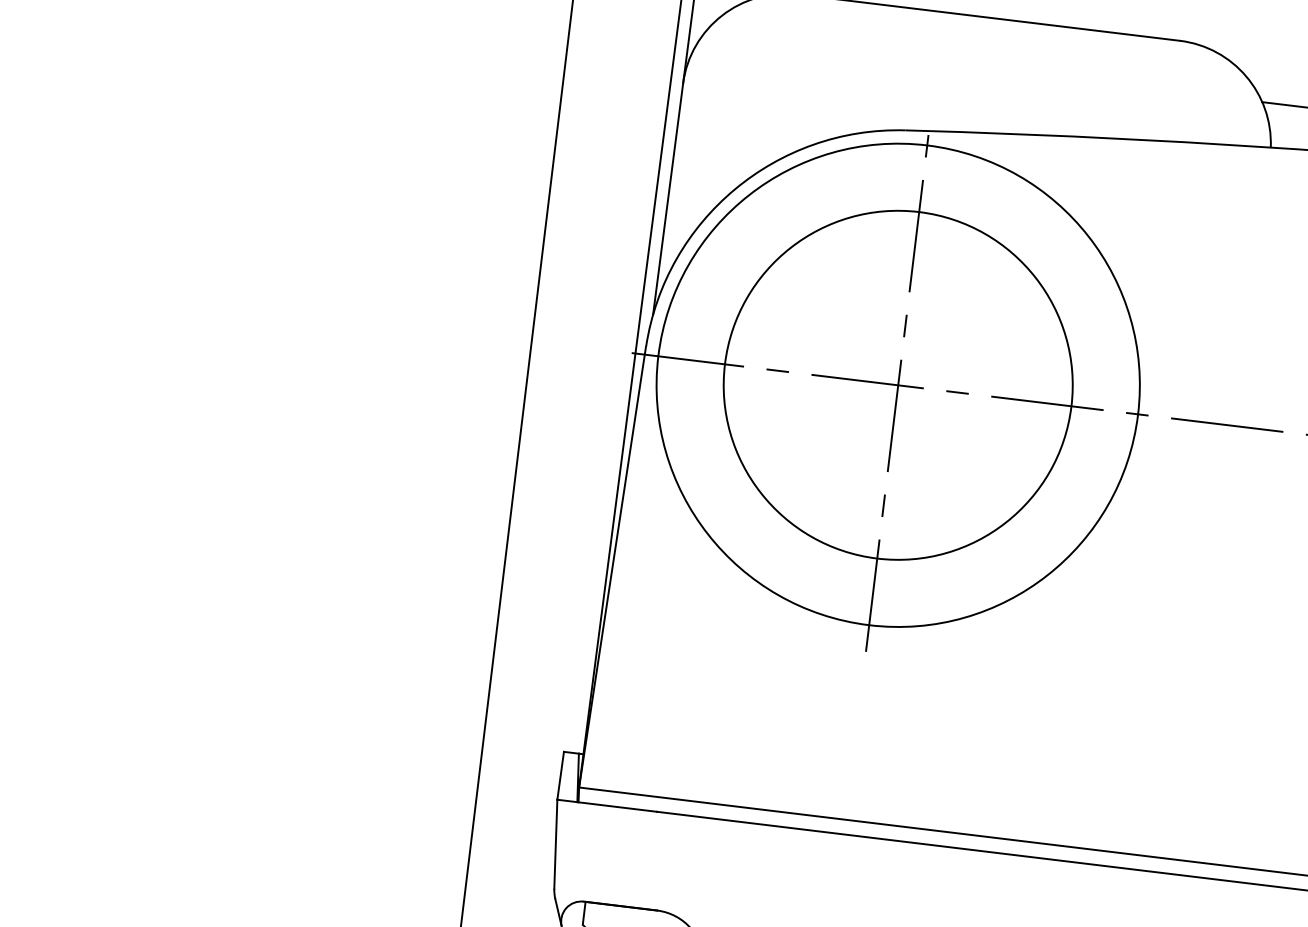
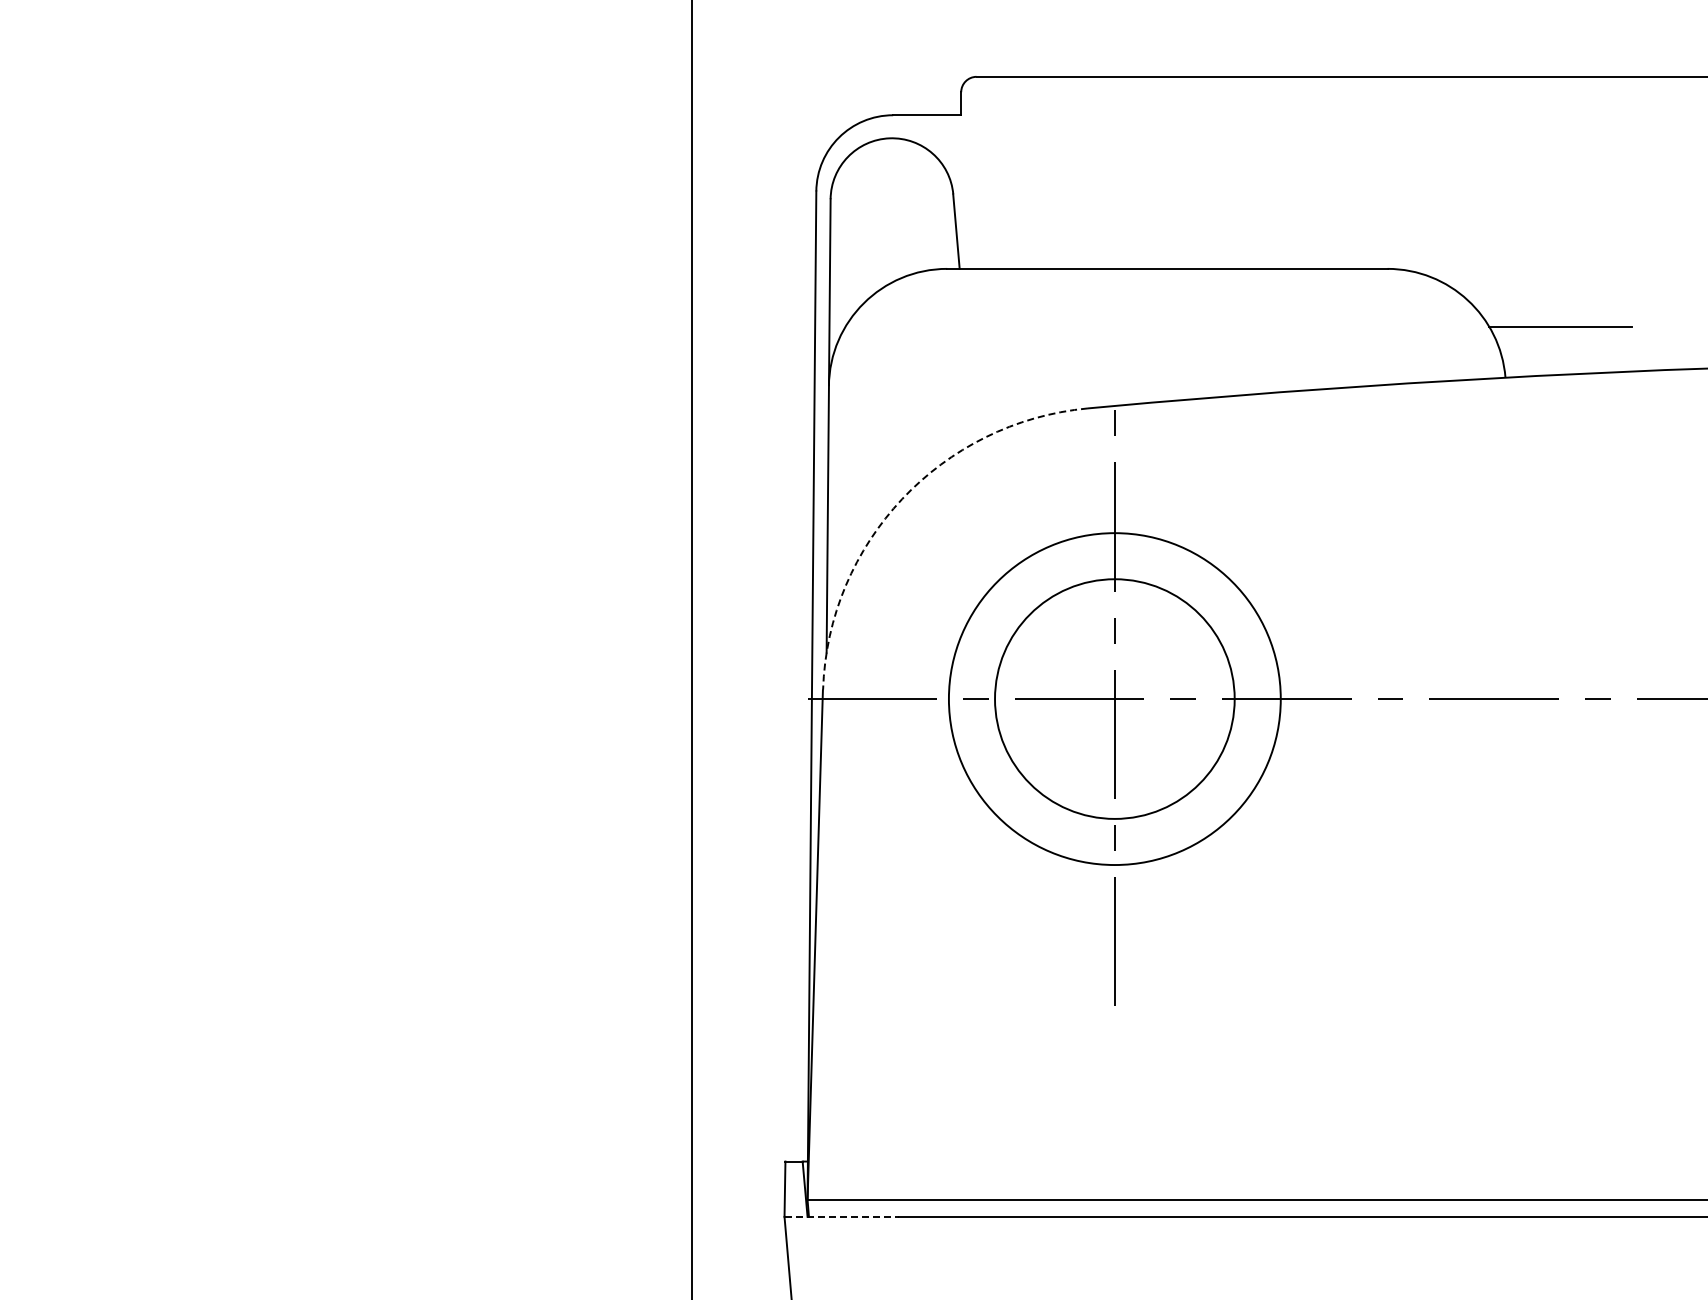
arc: (734, 189) -> (902, 499), solid -> dashed
circle: (897, 384) -> (1114, 698), size x0.6
circle: (897, 384) -> (1114, 698), size x0.6
line: (607, 805) -> (842, 1216), solid -> dashed

